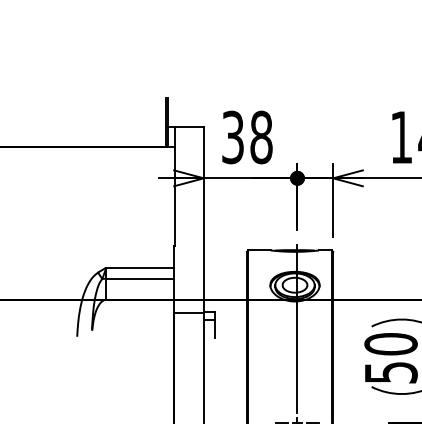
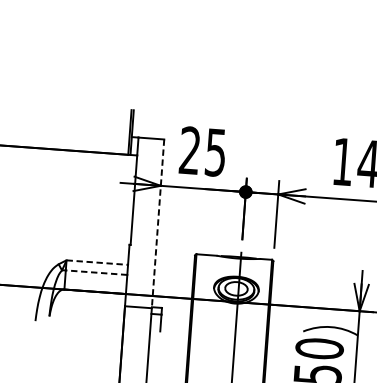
text: (247, 137) -> (203, 151), 38 -> 25
line: (203, 220) -> (157, 224), solid -> dashed
line: (140, 267) -> (97, 262), solid -> dashed
line: (140, 278) -> (96, 272), solid -> dashed

